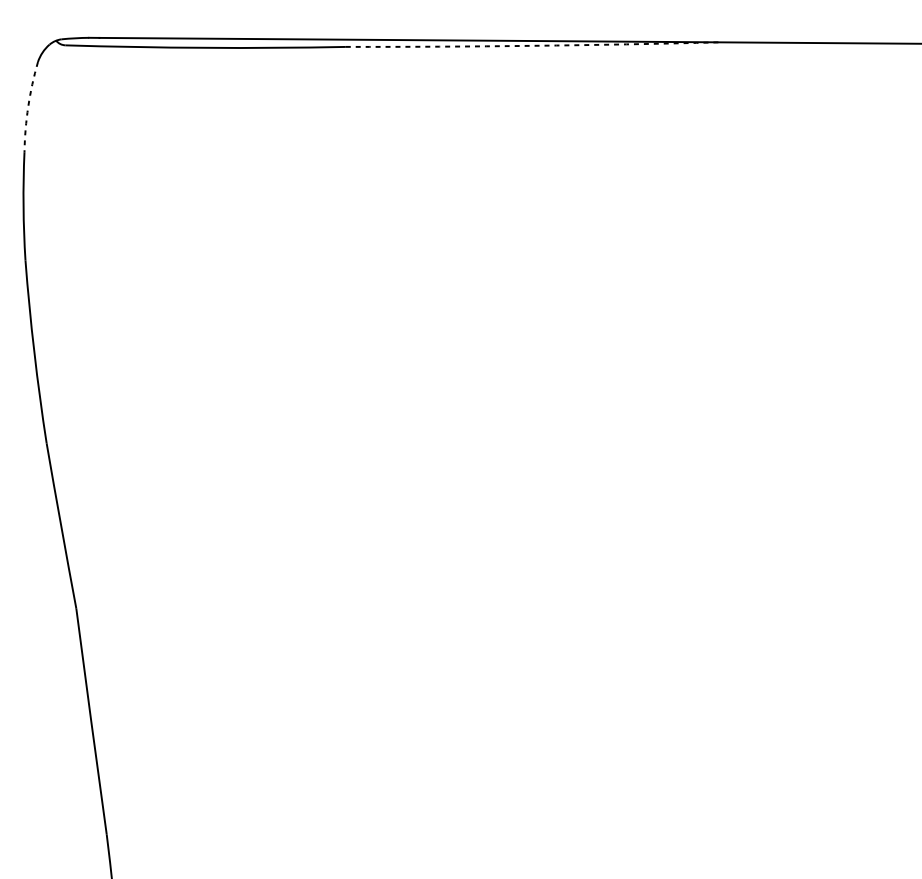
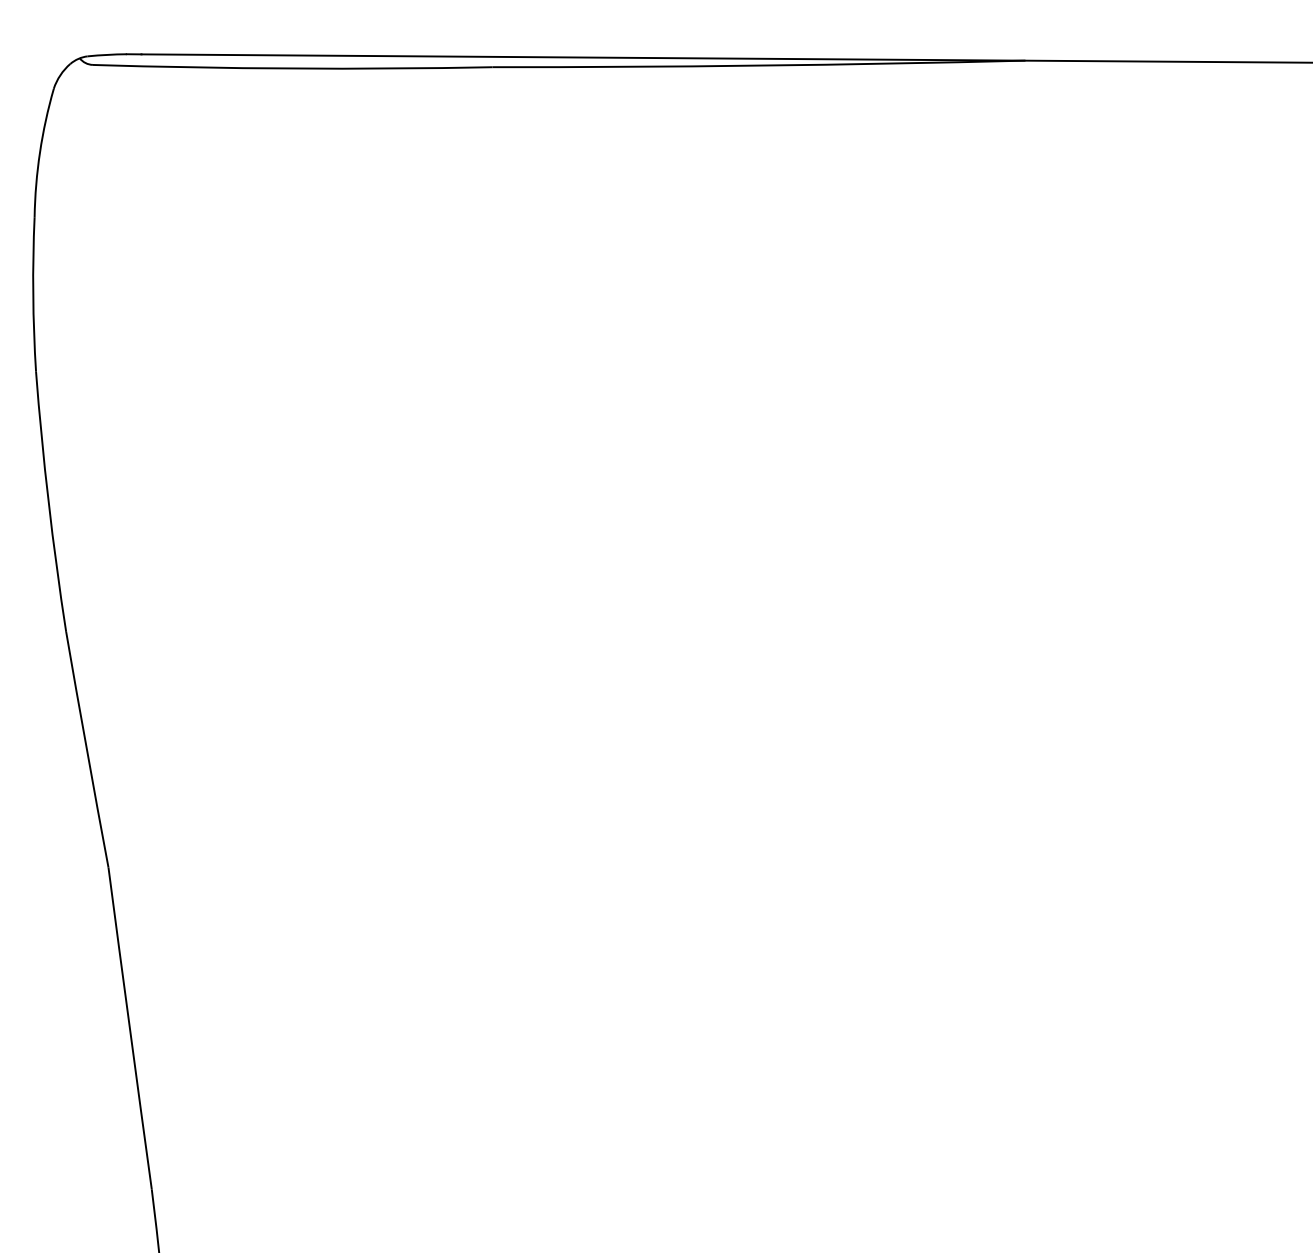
arc: (532, 45) -> (758, 65), dashed -> solid
arc: (28, 106) -> (40, 152), dashed -> solid

